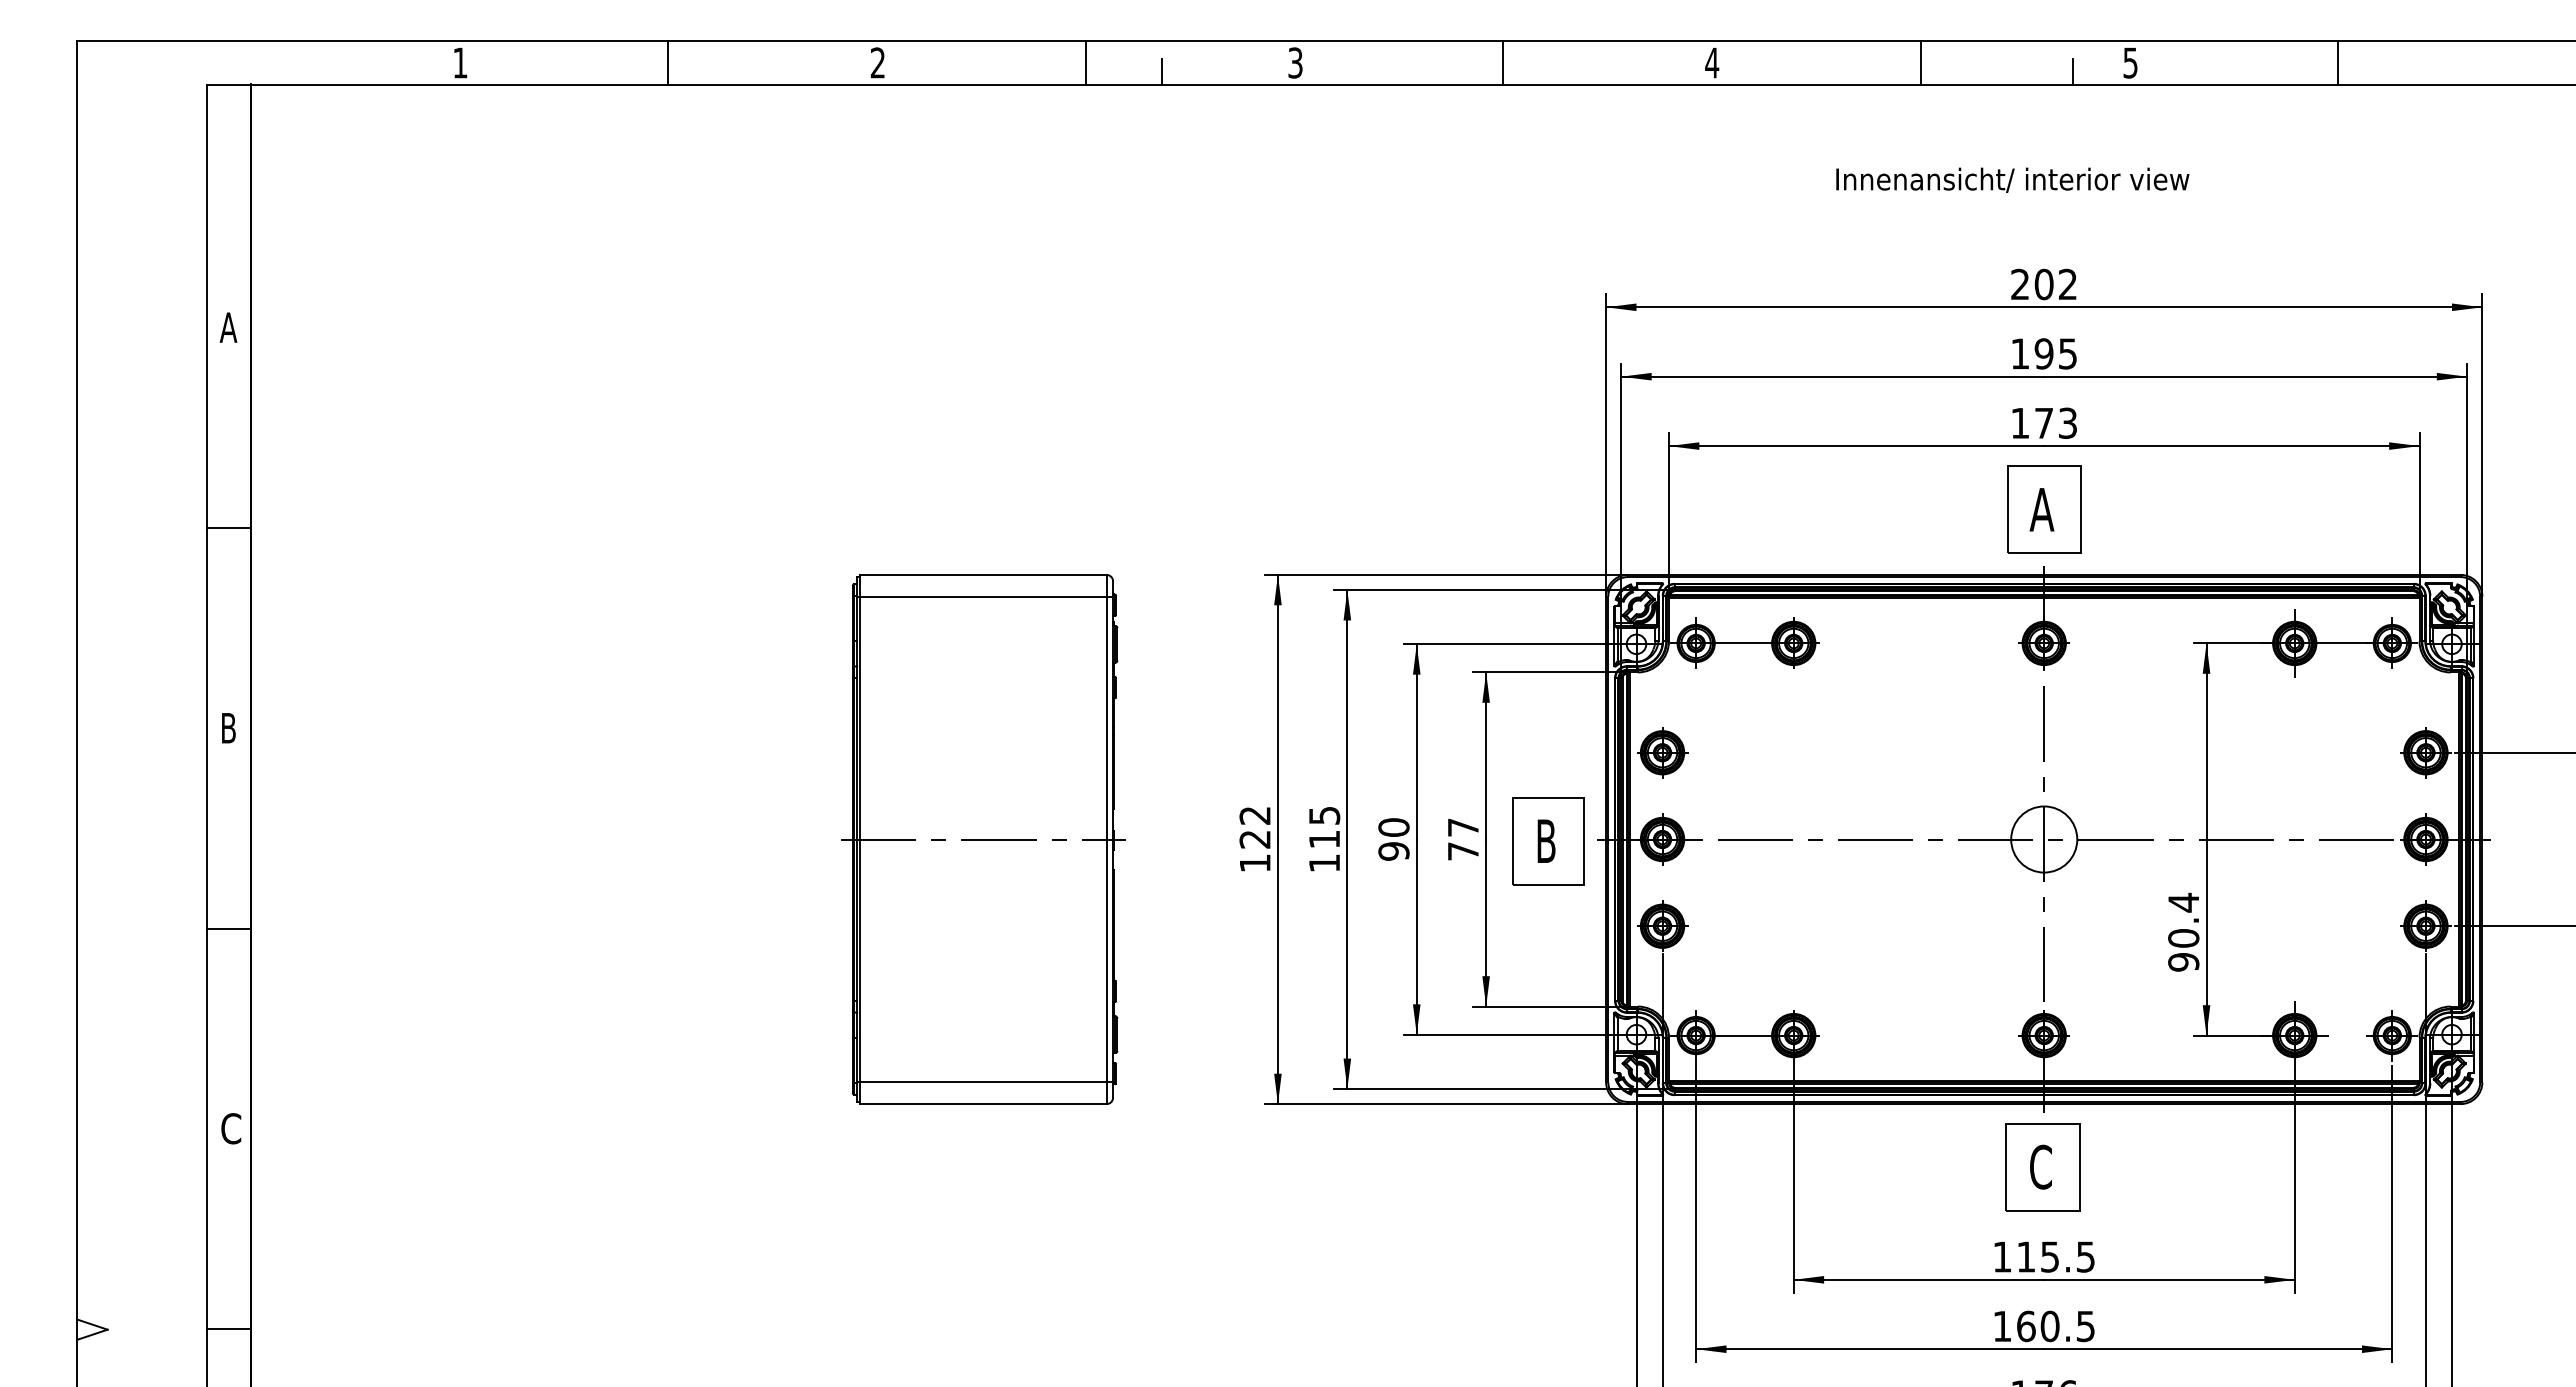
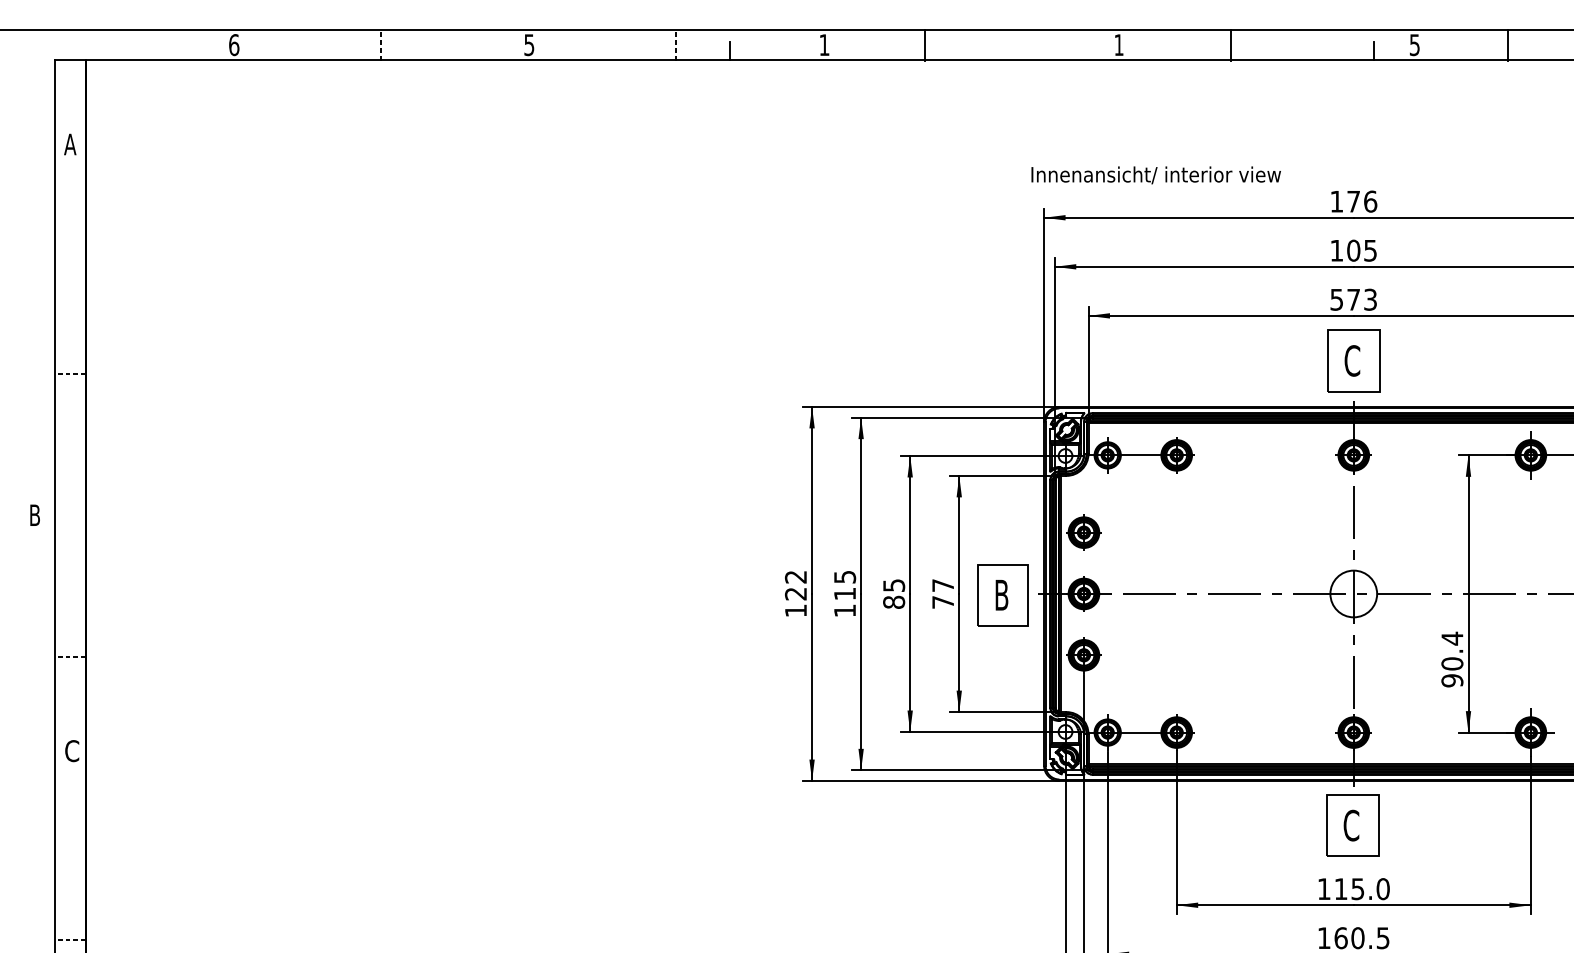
text: (460, 62) -> (234, 44), 1 -> 6
text: (877, 62) -> (529, 44), 2 -> 5
text: (1295, 62) -> (824, 44), 3 -> 1
line: (1503, 62) -> (925, 44), moved
text: (1712, 62) -> (1119, 44), 4 -> 1
line: (1920, 62) -> (1230, 44), moved
line: (2338, 62) -> (1508, 44), moved
line: (668, 63) -> (381, 45), solid -> dashed
line: (1085, 63) -> (676, 45), solid -> dashed
text: (2012, 179) -> (1156, 174), moved
text: (2044, 284) -> (1353, 201), 202 -> 176
text: (228, 327) -> (70, 144), moved
text: (2043, 353) -> (1353, 250), 195 -> 105
text: (2019, 423) -> (1336, 299), 173 -> 573
text: (2041, 509) -> (1351, 360), A -> C
line: (229, 528) -> (70, 374), solid -> dashed
text: (228, 728) -> (34, 515), moved
part: (983, 839) -> (603, 593), removed
text: (1393, 839) -> (893, 593), 90 -> 85
line: (229, 928) -> (70, 656), solid -> dashed
text: (231, 1128) -> (72, 750), moved
text: (2085, 1256) -> (1382, 888), 115.5 -> 115.0
line: (229, 1329) -> (70, 940), solid -> dashed

